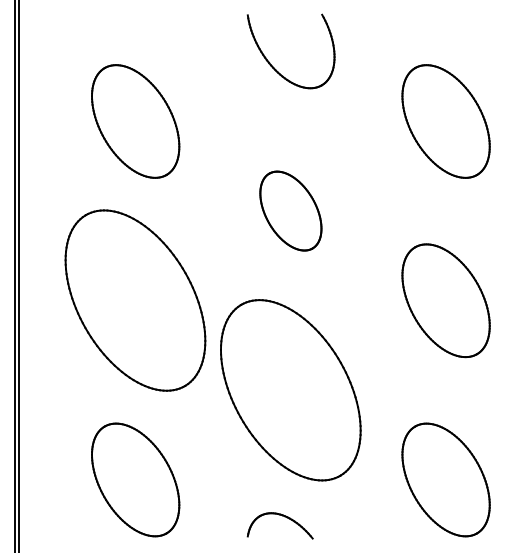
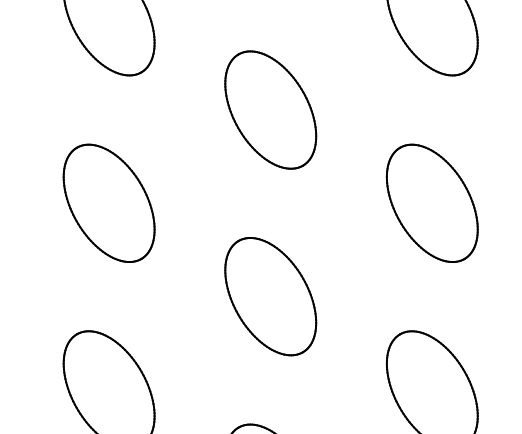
part: (290, 210) -> (270, 109), size x1.43
part: (135, 300) -> (108, 203), size x0.62
part: (290, 390) -> (270, 296), size x0.62

